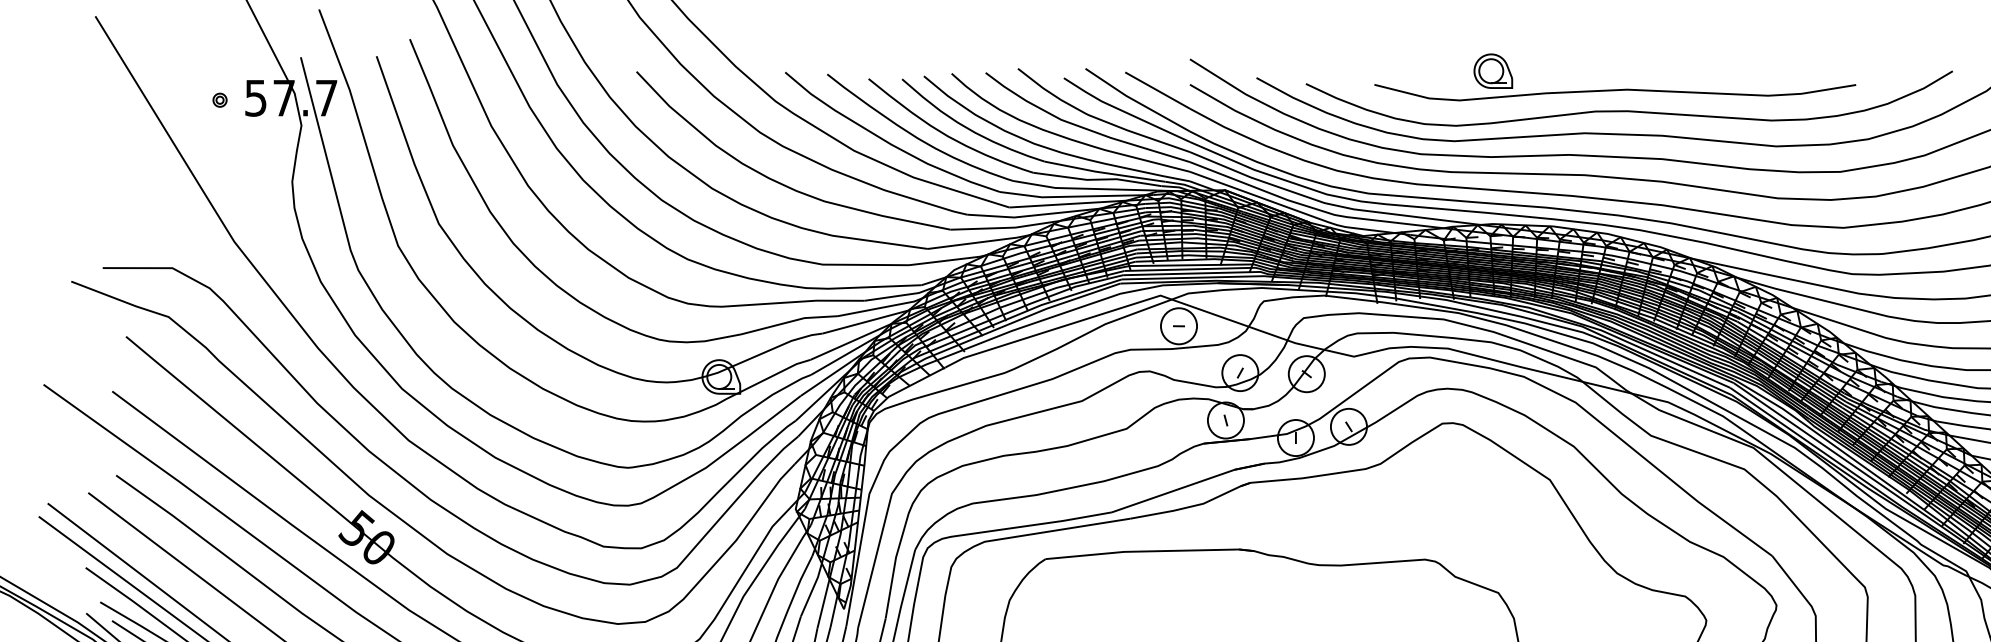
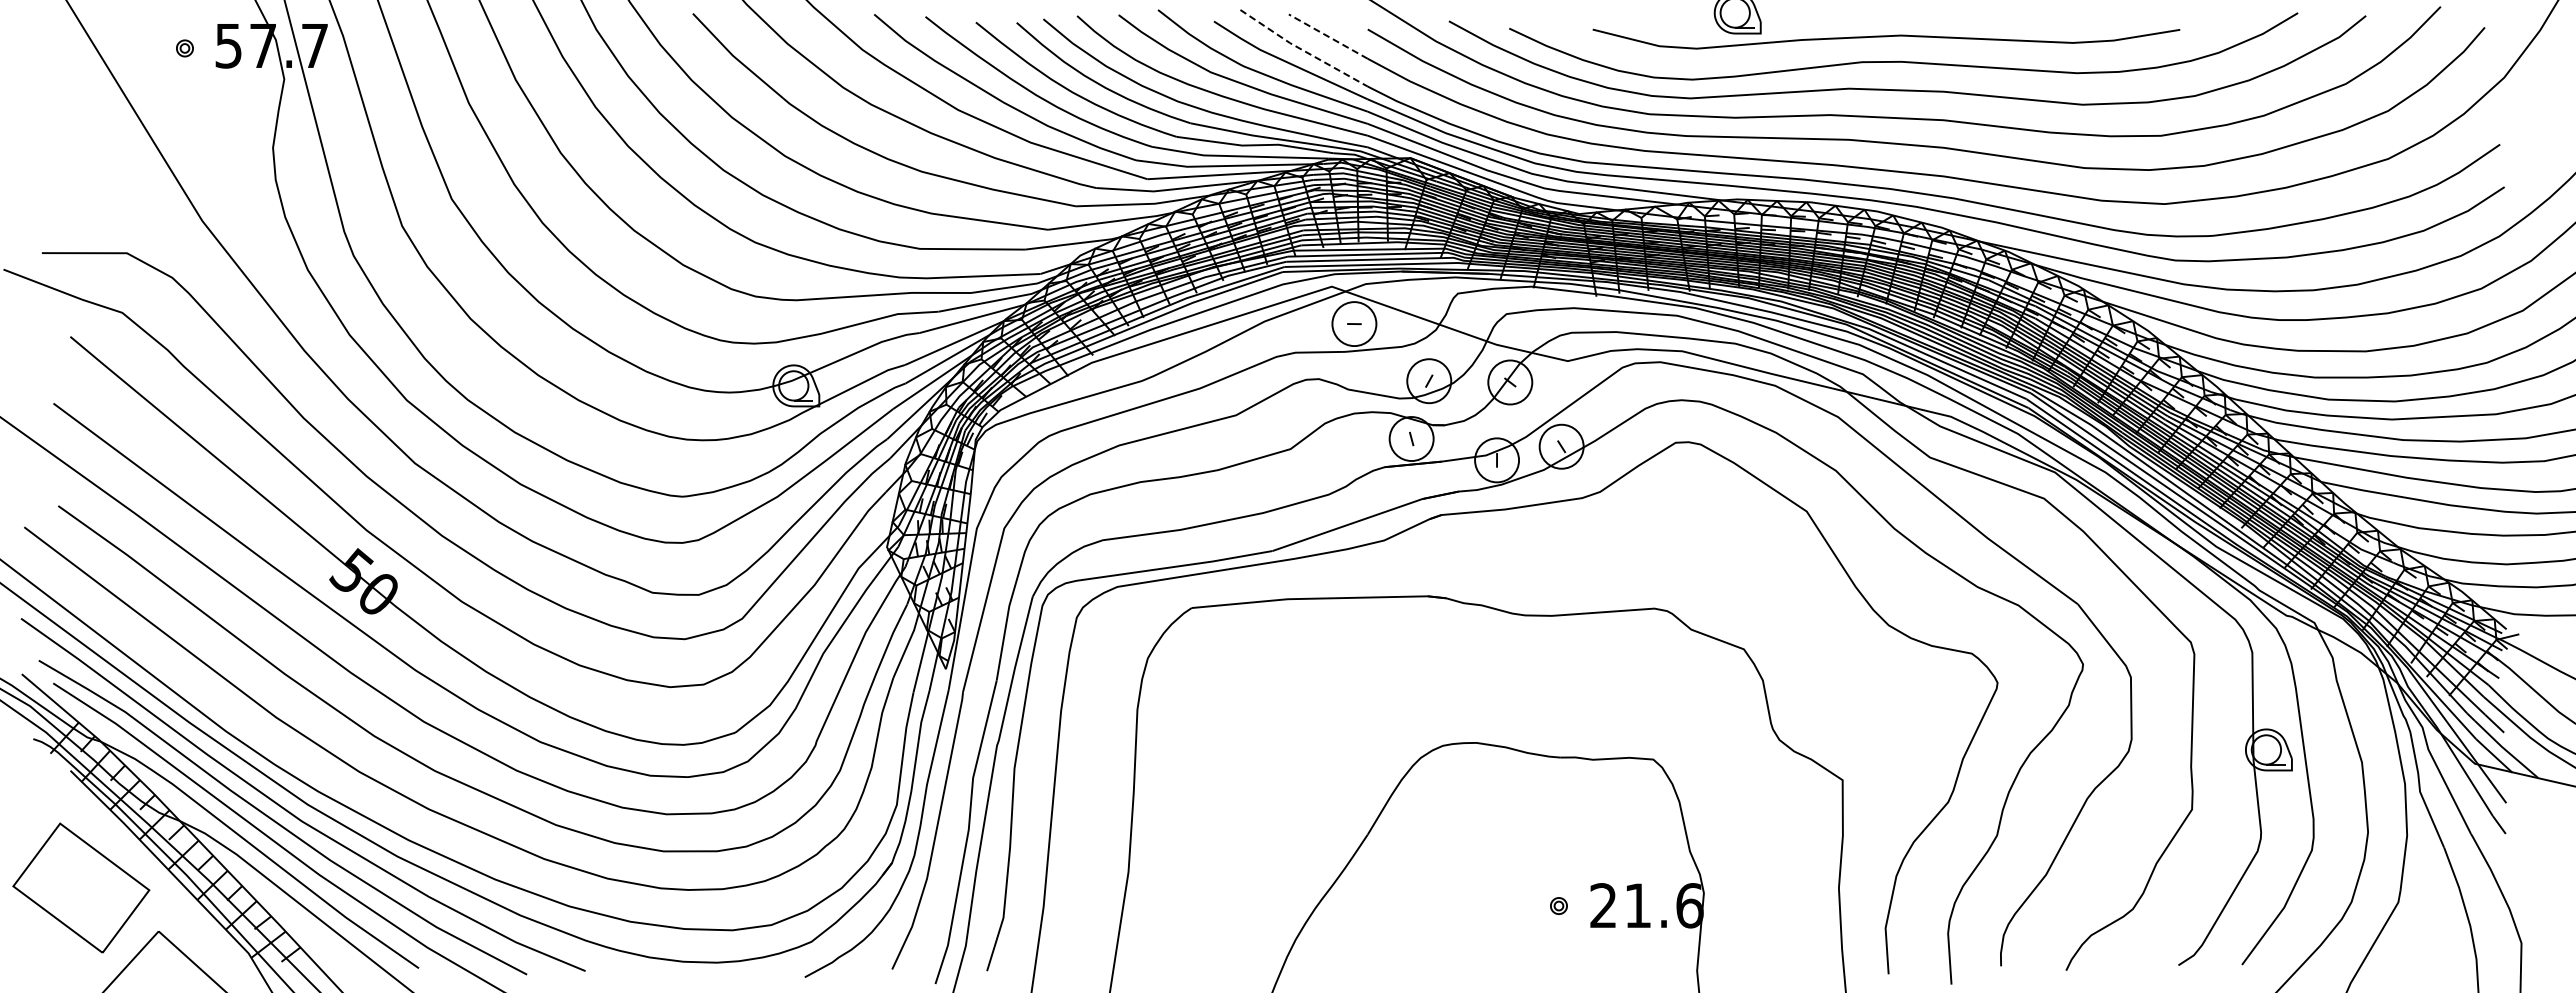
line: (1156, 90) -> (1327, 36), solid -> dashed
line: (1136, 101) -> (1302, 50), solid -> dashed

